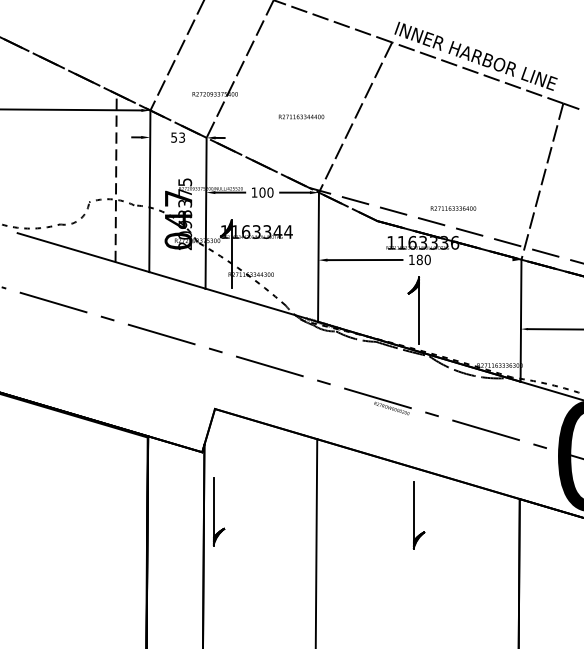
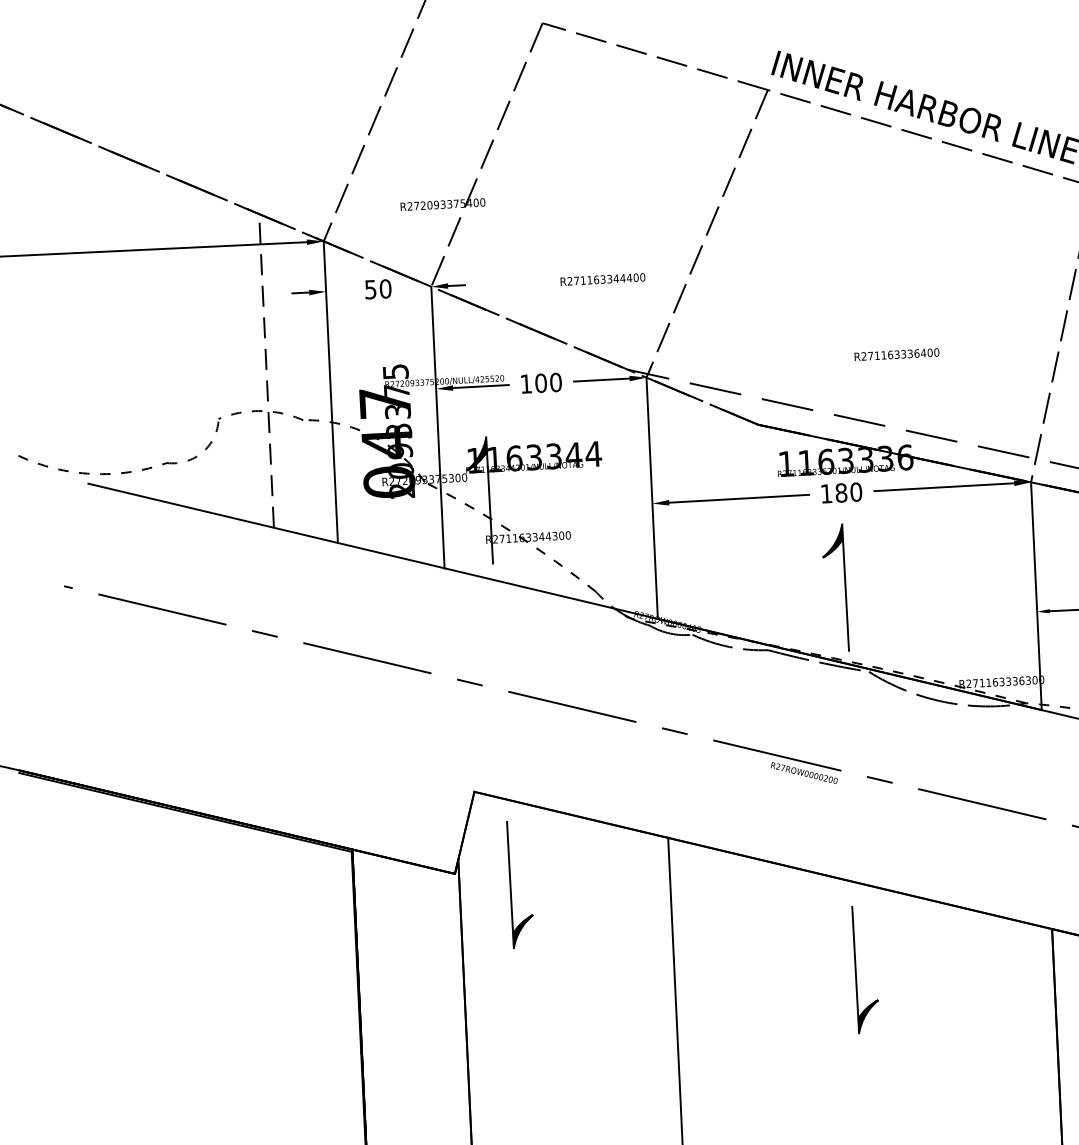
text: (301, 116) -> (602, 278), moved
text: (182, 137) -> (386, 288), 53 -> 50
text: (453, 208) -> (896, 354), moved
line: (474, 259) -> (943, 486), added
part: (218, 511) -> (519, 883), moved

